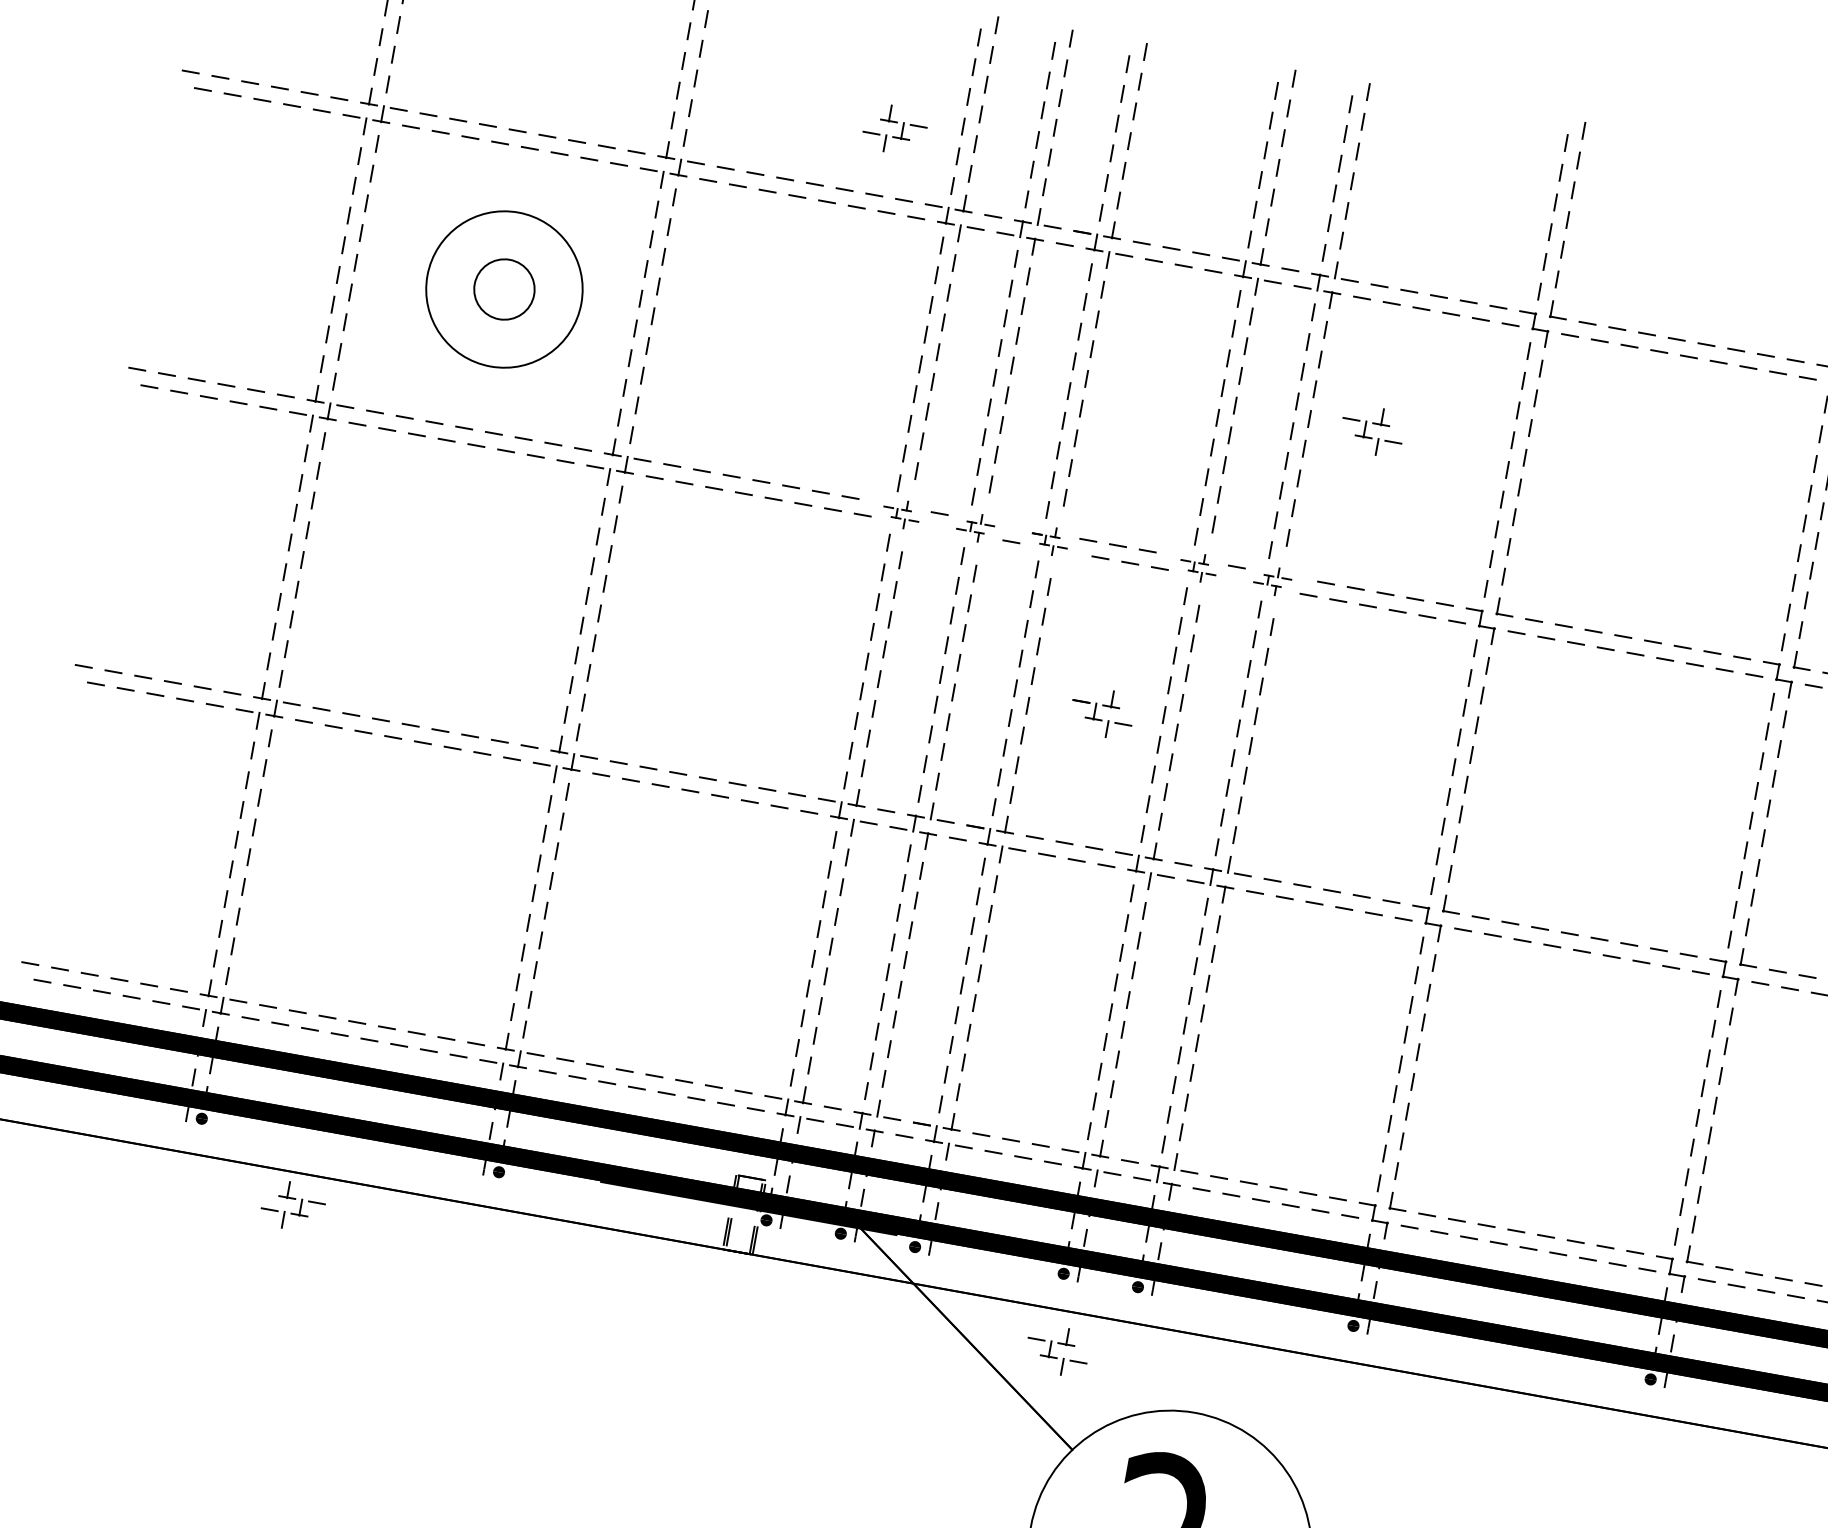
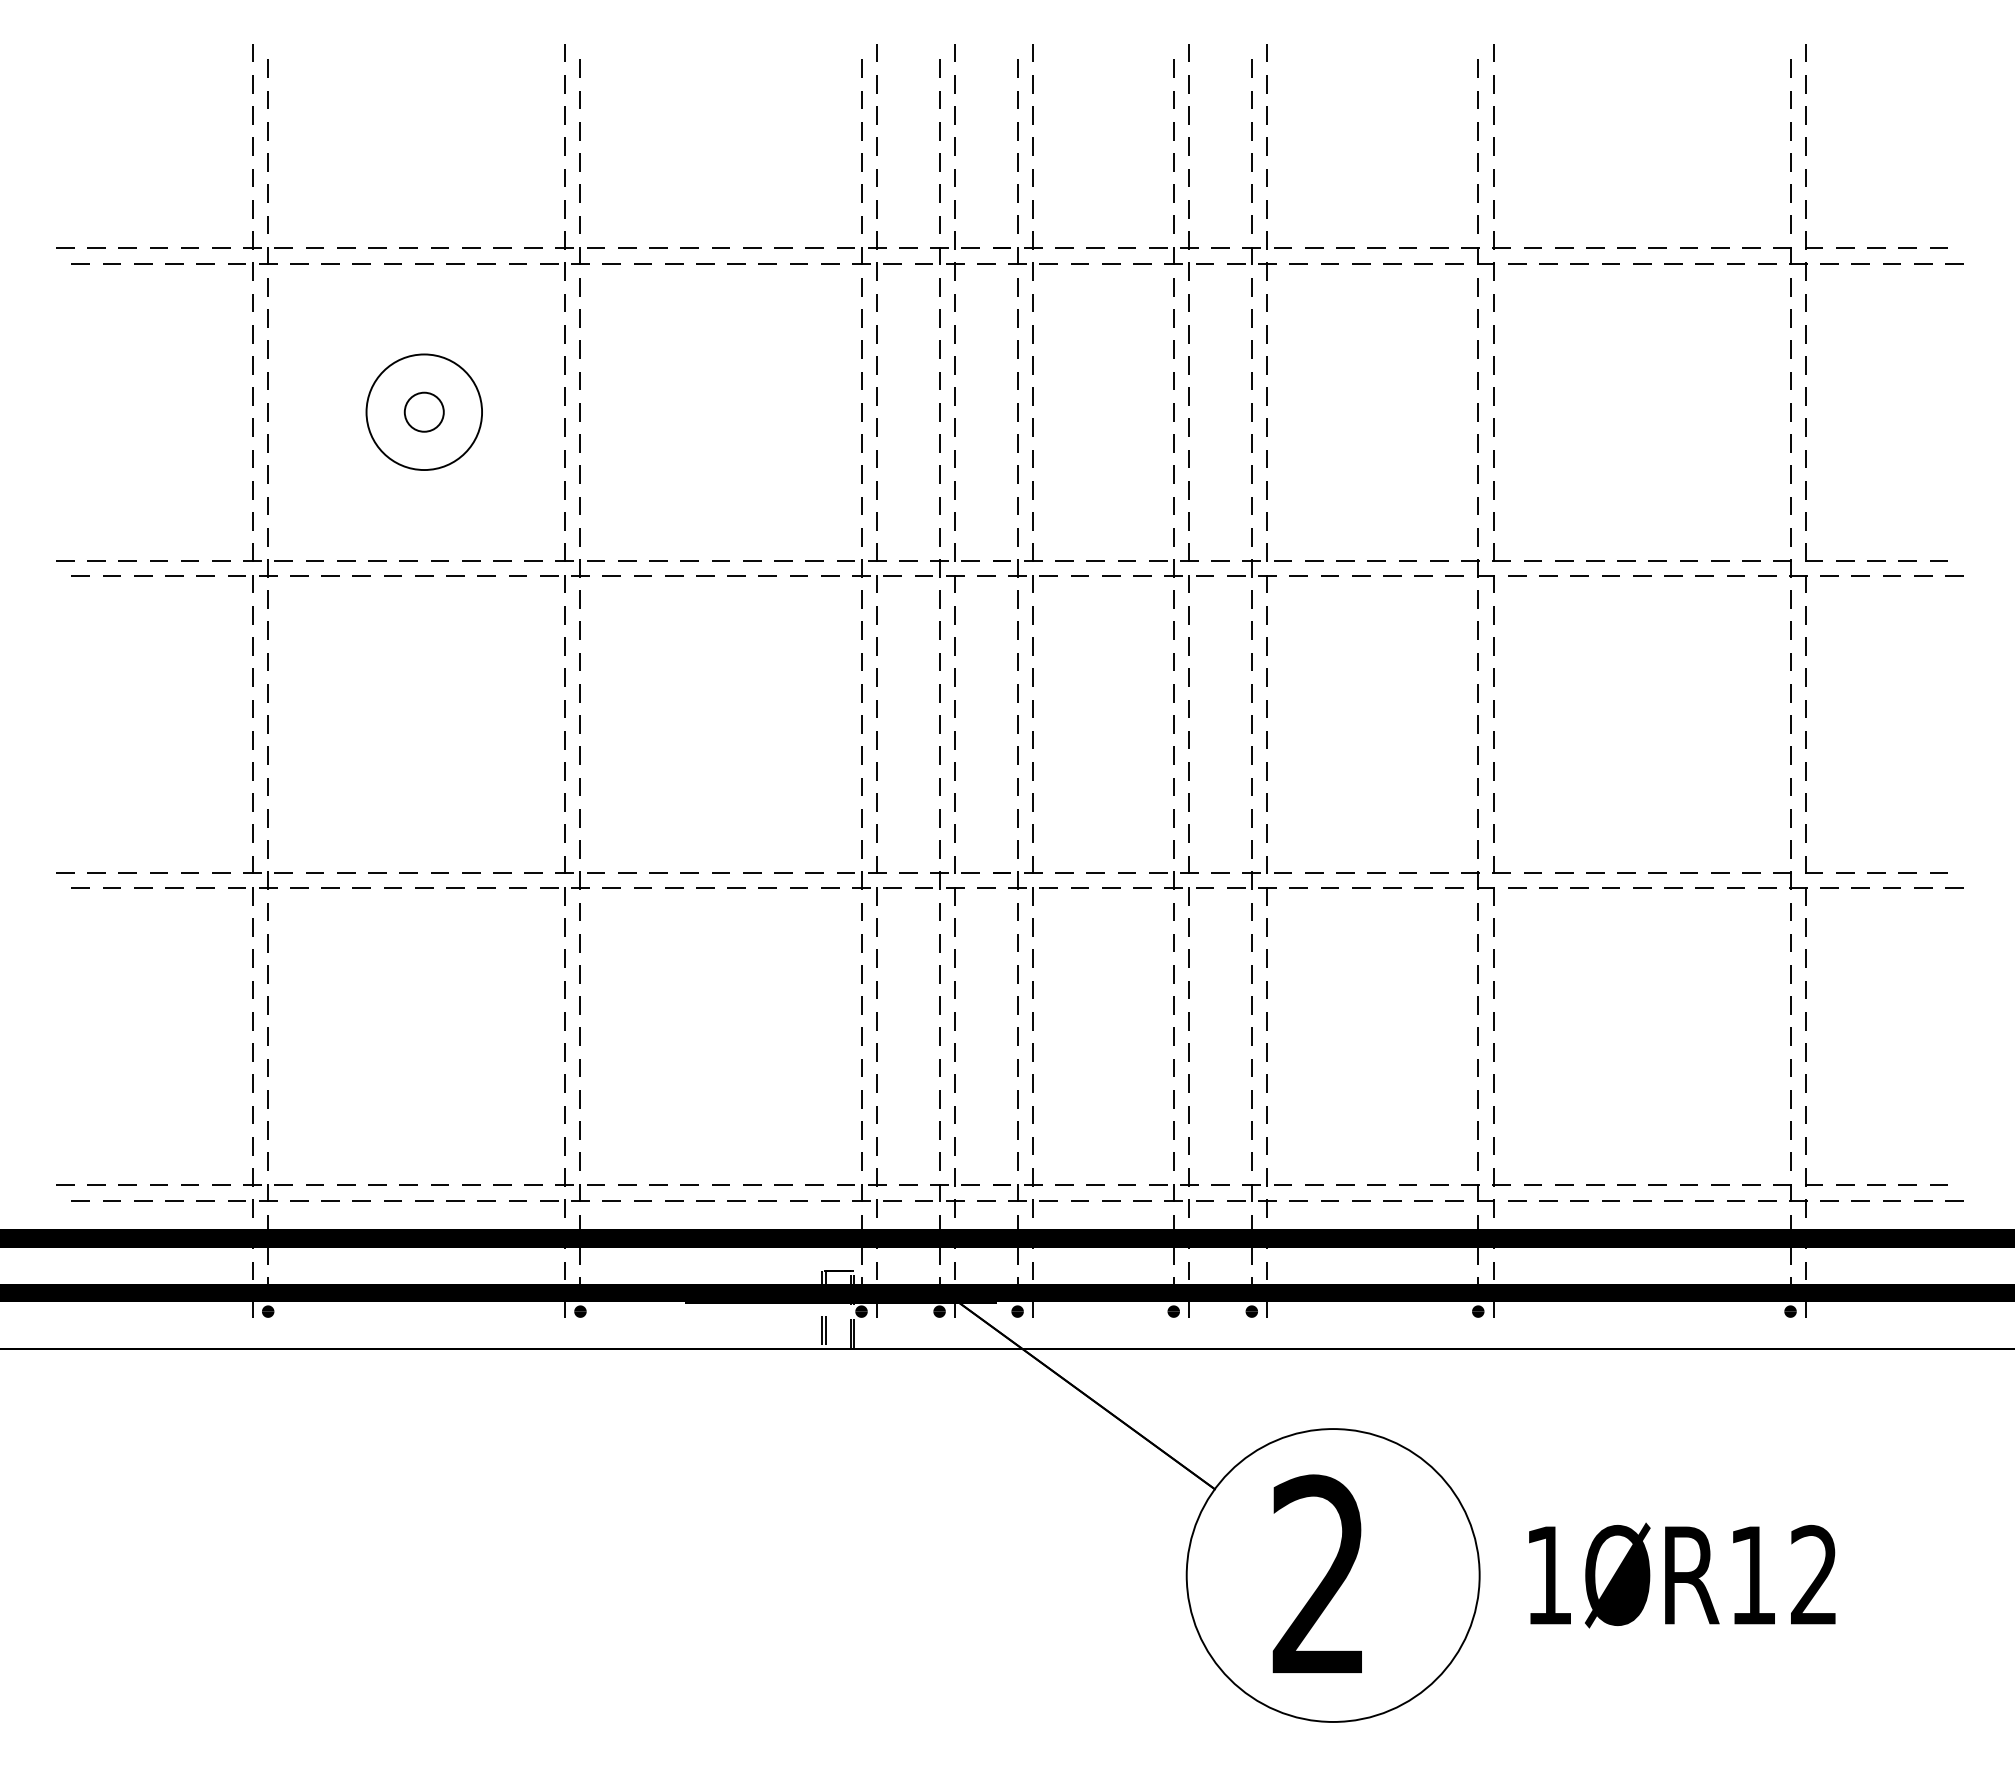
part: (896, 122) -> (792, 170), removed
circle: (503, 288) -> (423, 411), size x0.62
circle: (504, 289) -> (424, 412), size x0.71
part: (1373, 423) -> (1333, 389), removed
part: (901, 513) -> (869, 567), size x1.67
part: (975, 526) -> (947, 567), size x1.67
part: (1050, 540) -> (1025, 567), size x1.67
part: (1198, 566) -> (1181, 567), size x1.67
part: (1272, 580) -> (1259, 567), size x1.67
part: (1103, 706) -> (1110, 726), removed
part: (294, 1199) -> (377, 1376), removed
part: (1058, 1343) -> (1181, 1383), removed

